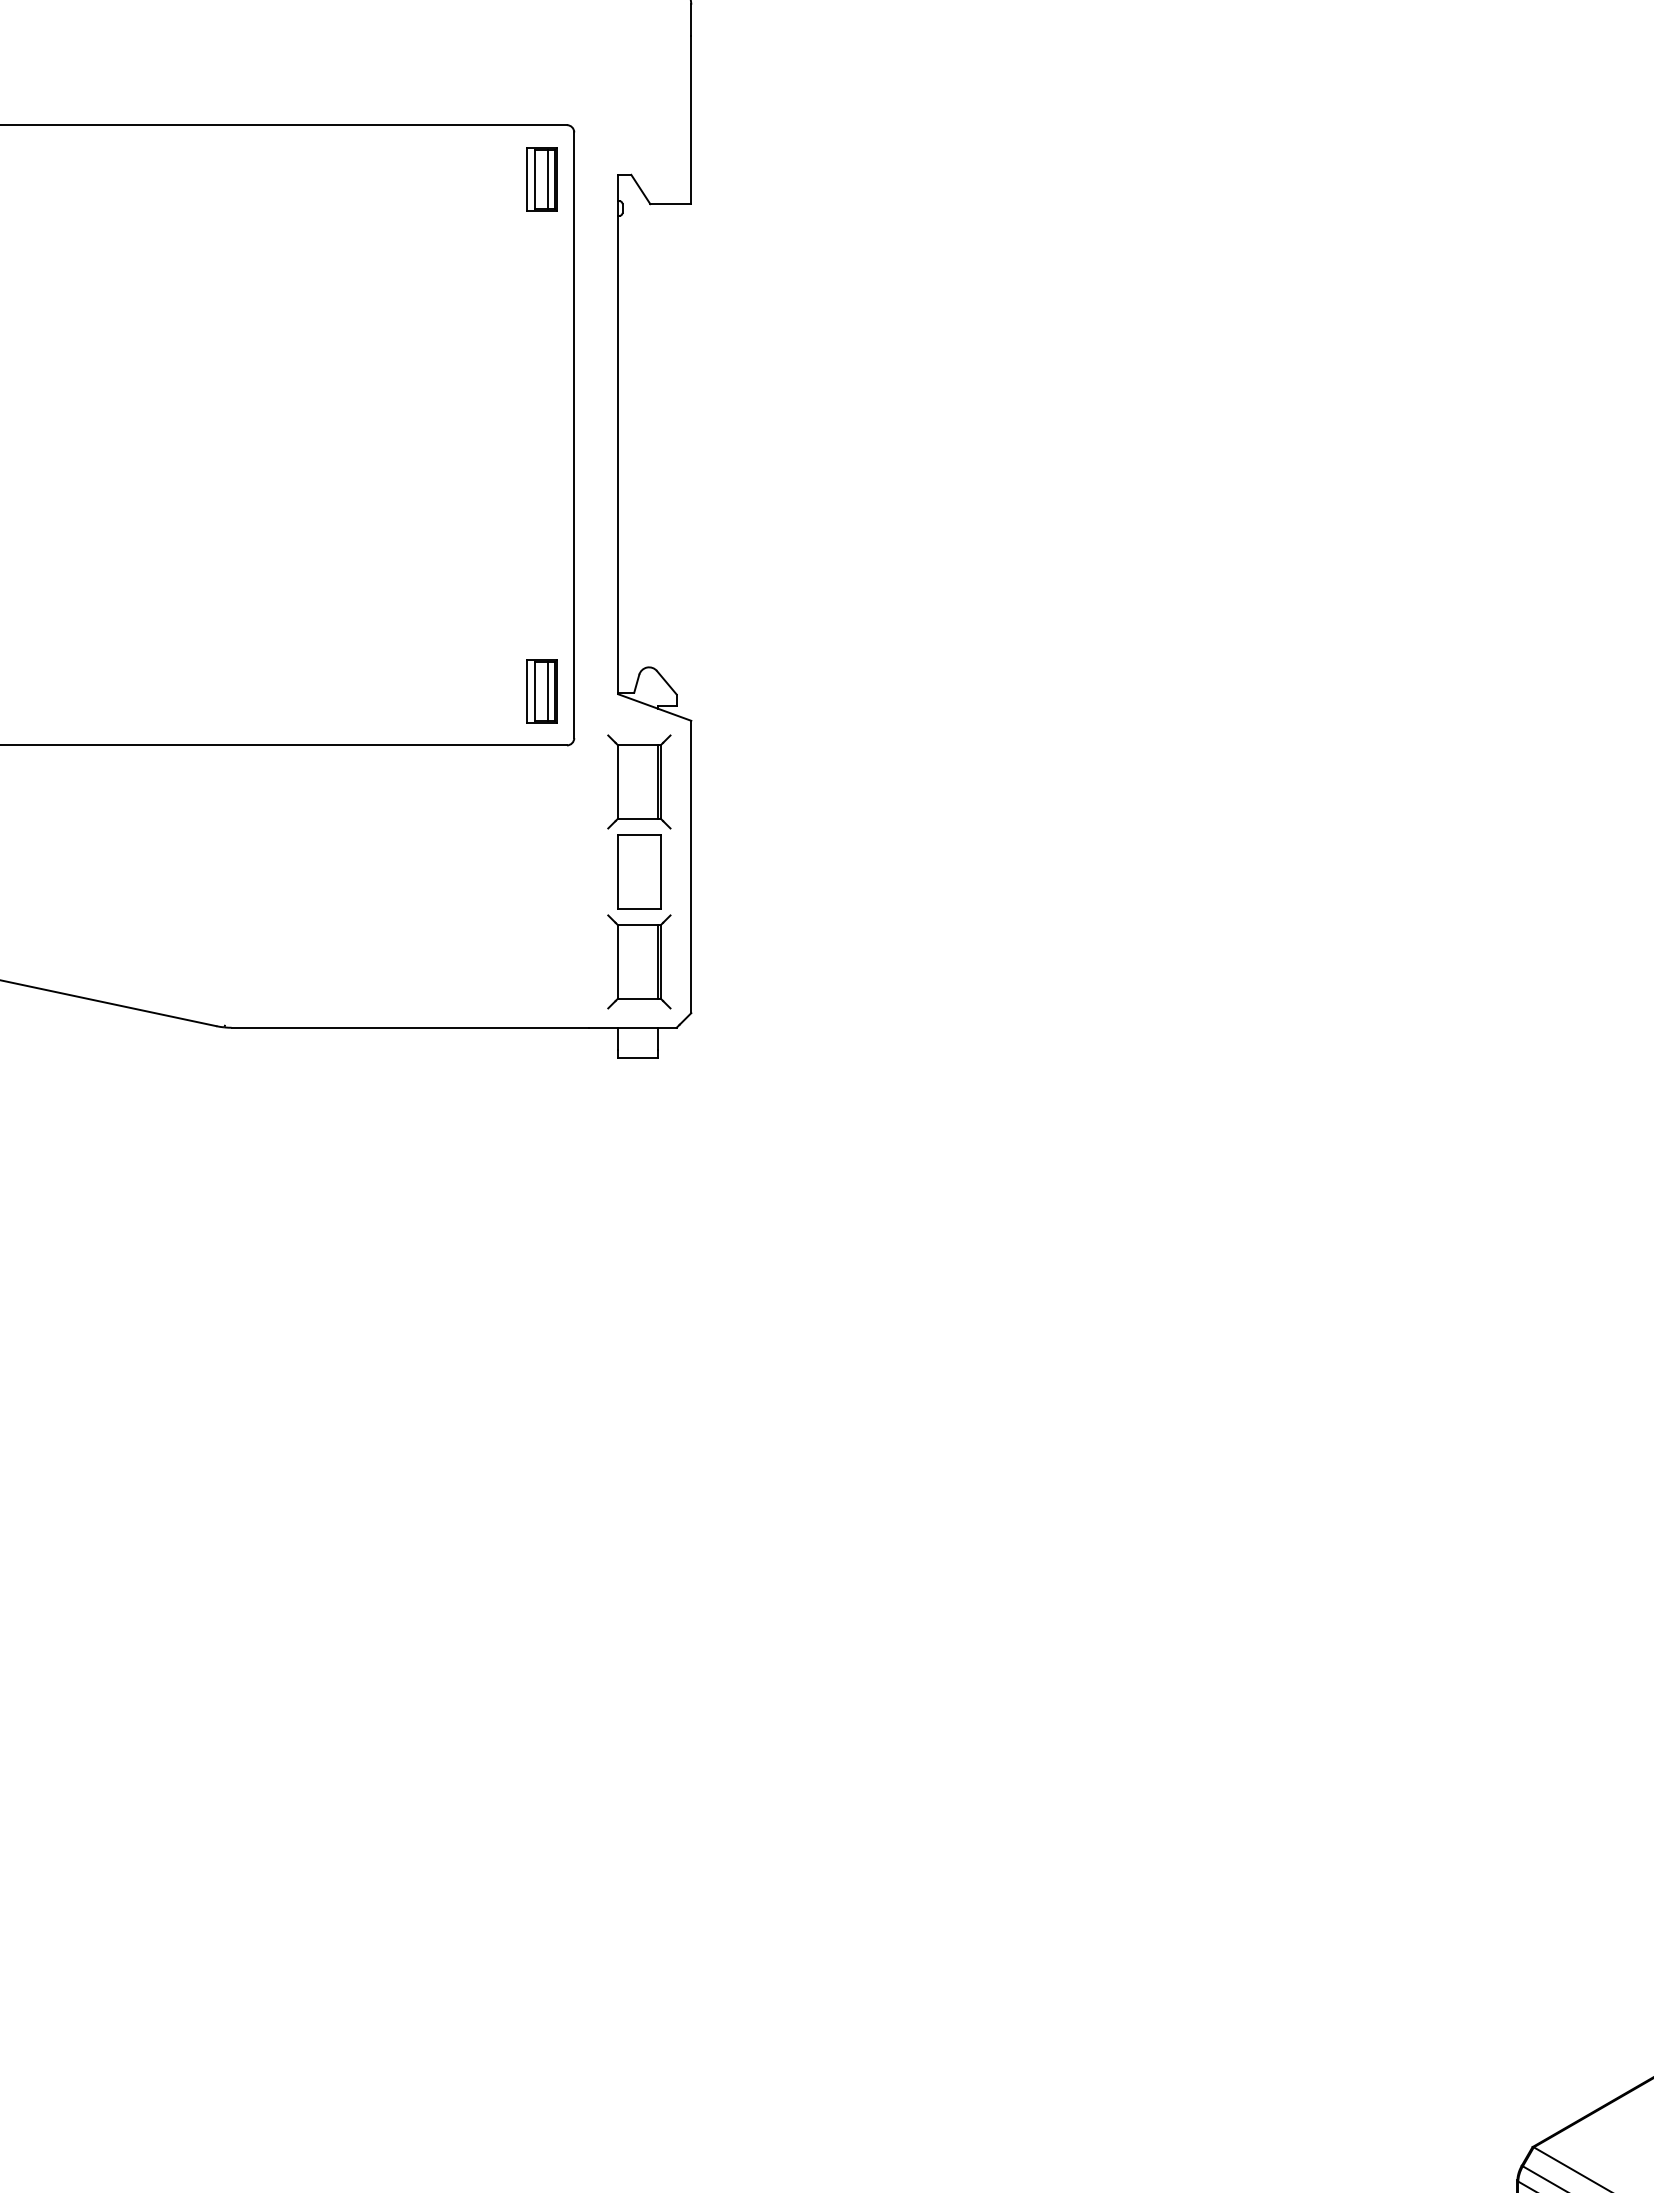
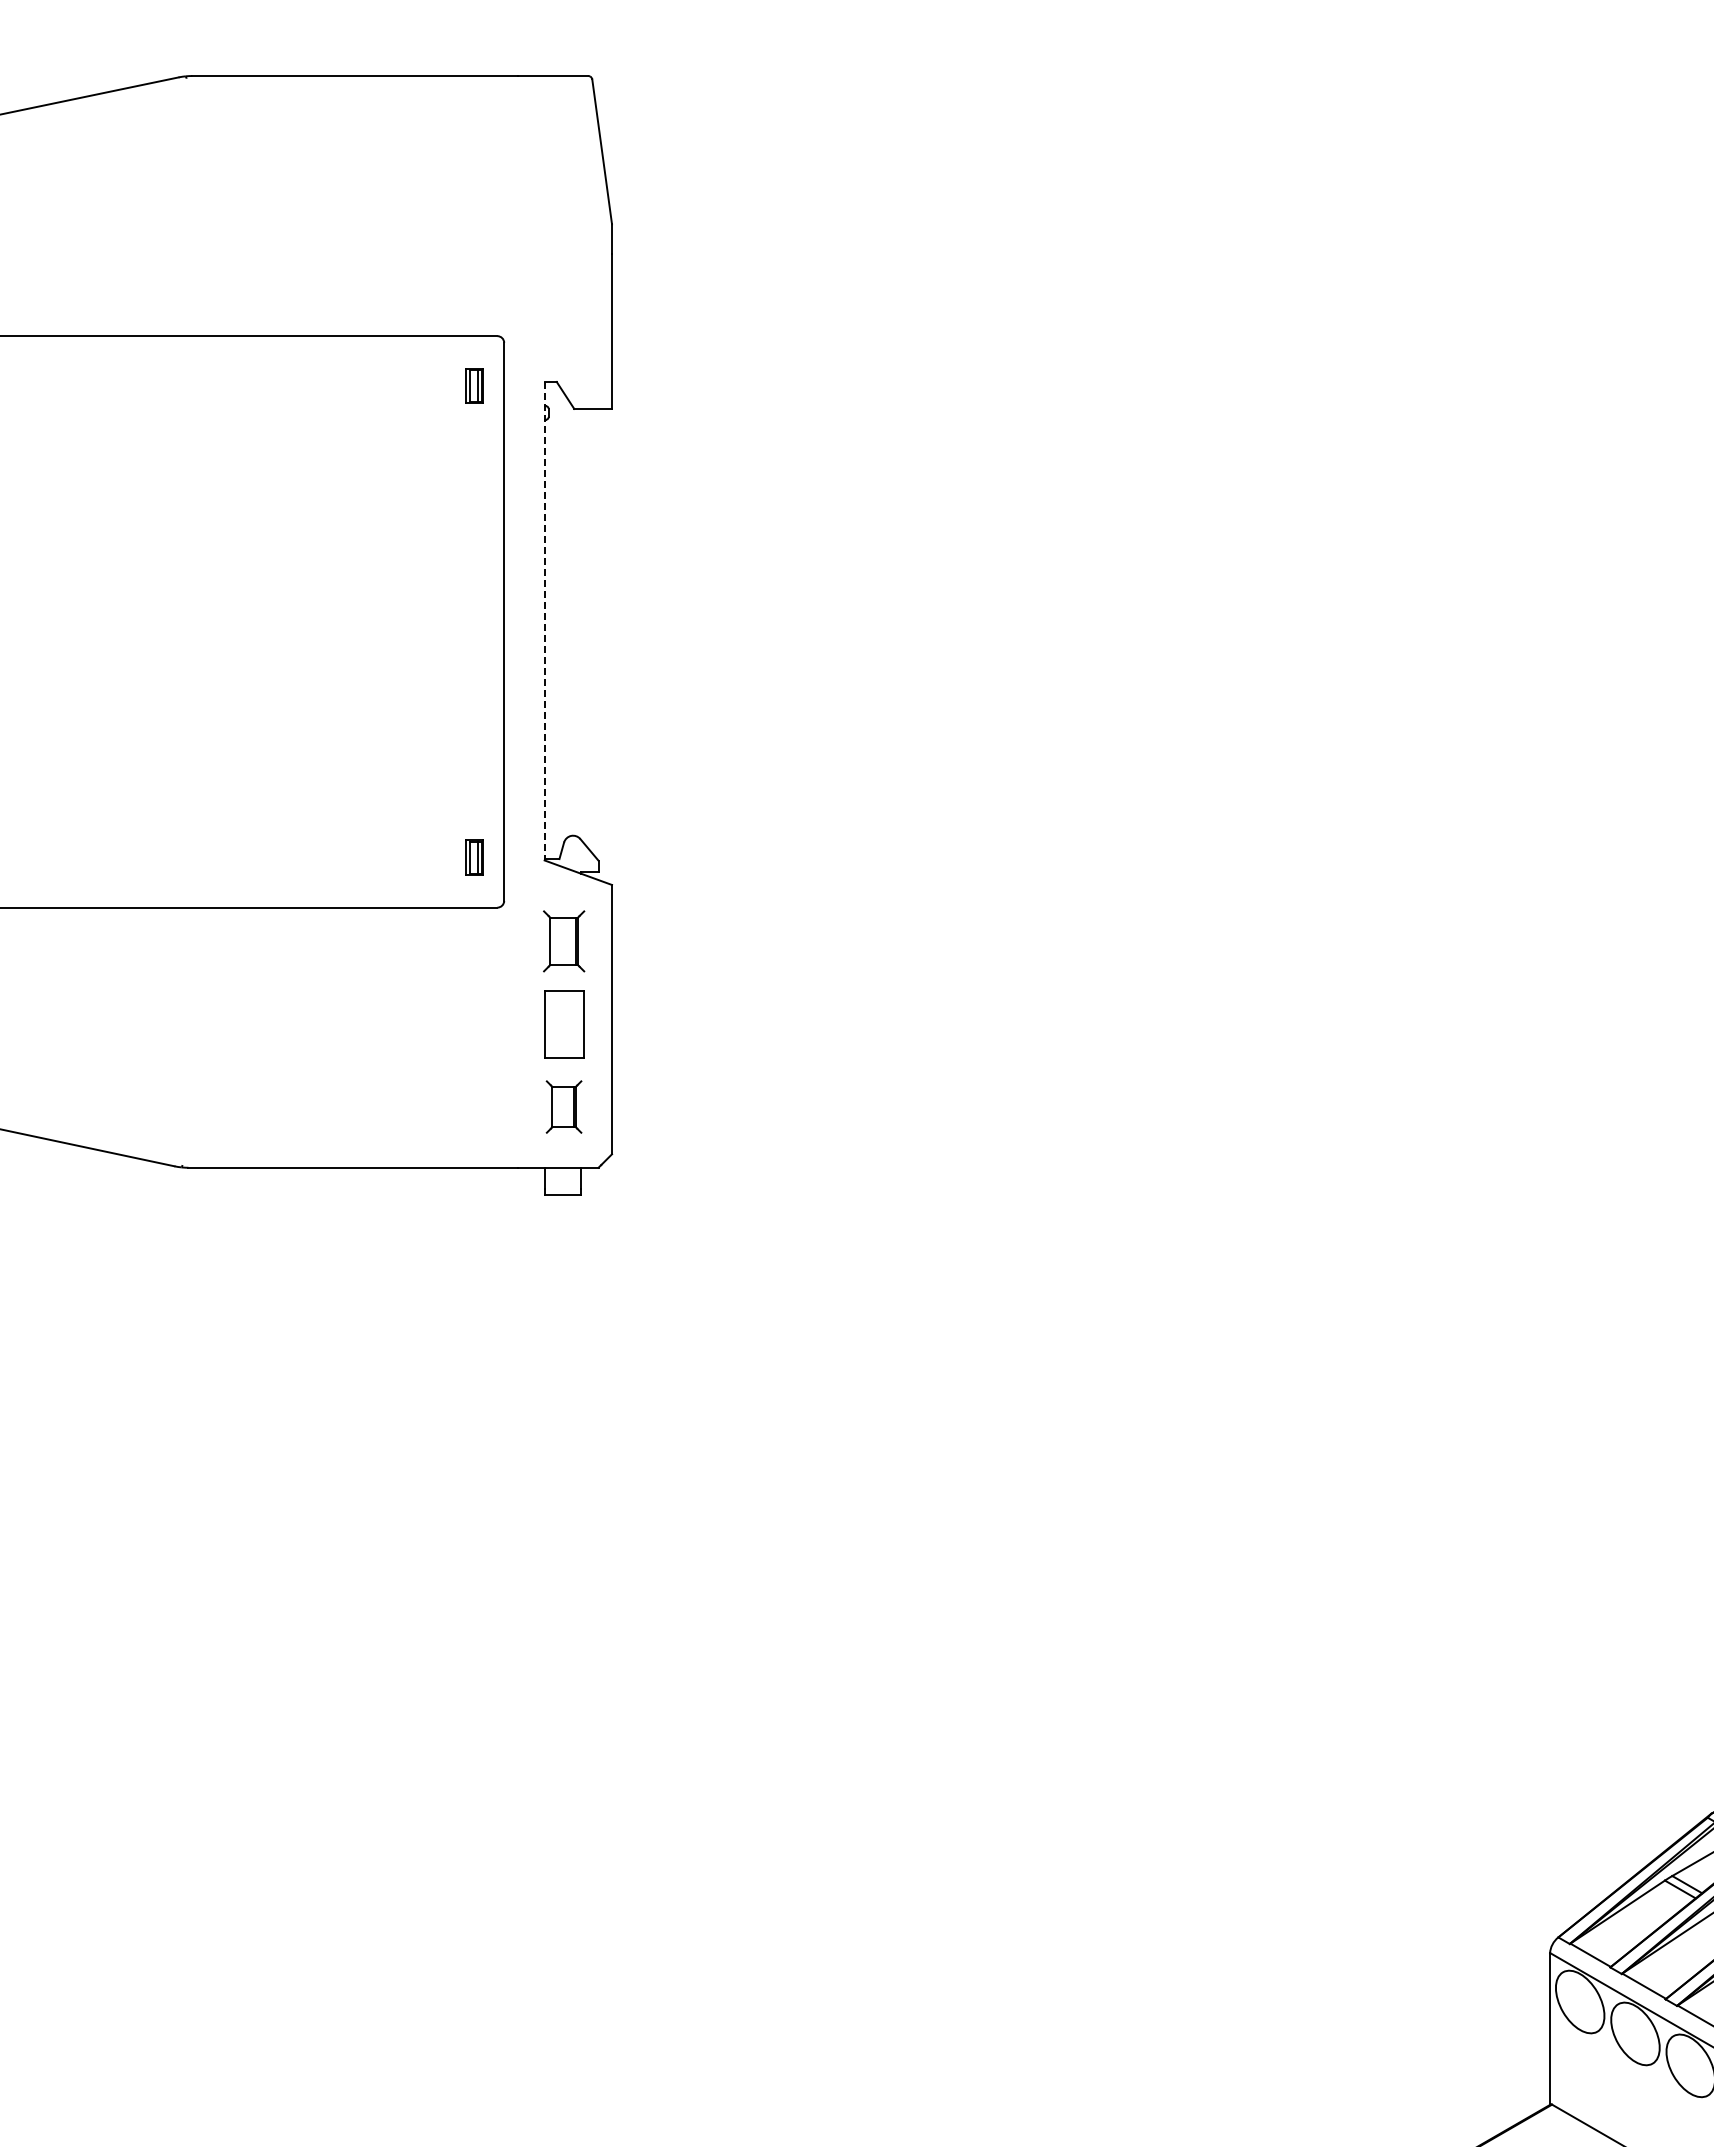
part: (542, 178) -> (474, 385), size x0.6
line: (618, 434) -> (544, 621), solid -> dashed
part: (542, 691) -> (474, 857), size x0.6
part: (638, 782) -> (563, 941), size x0.7
part: (638, 961) -> (563, 1106), size x0.6

